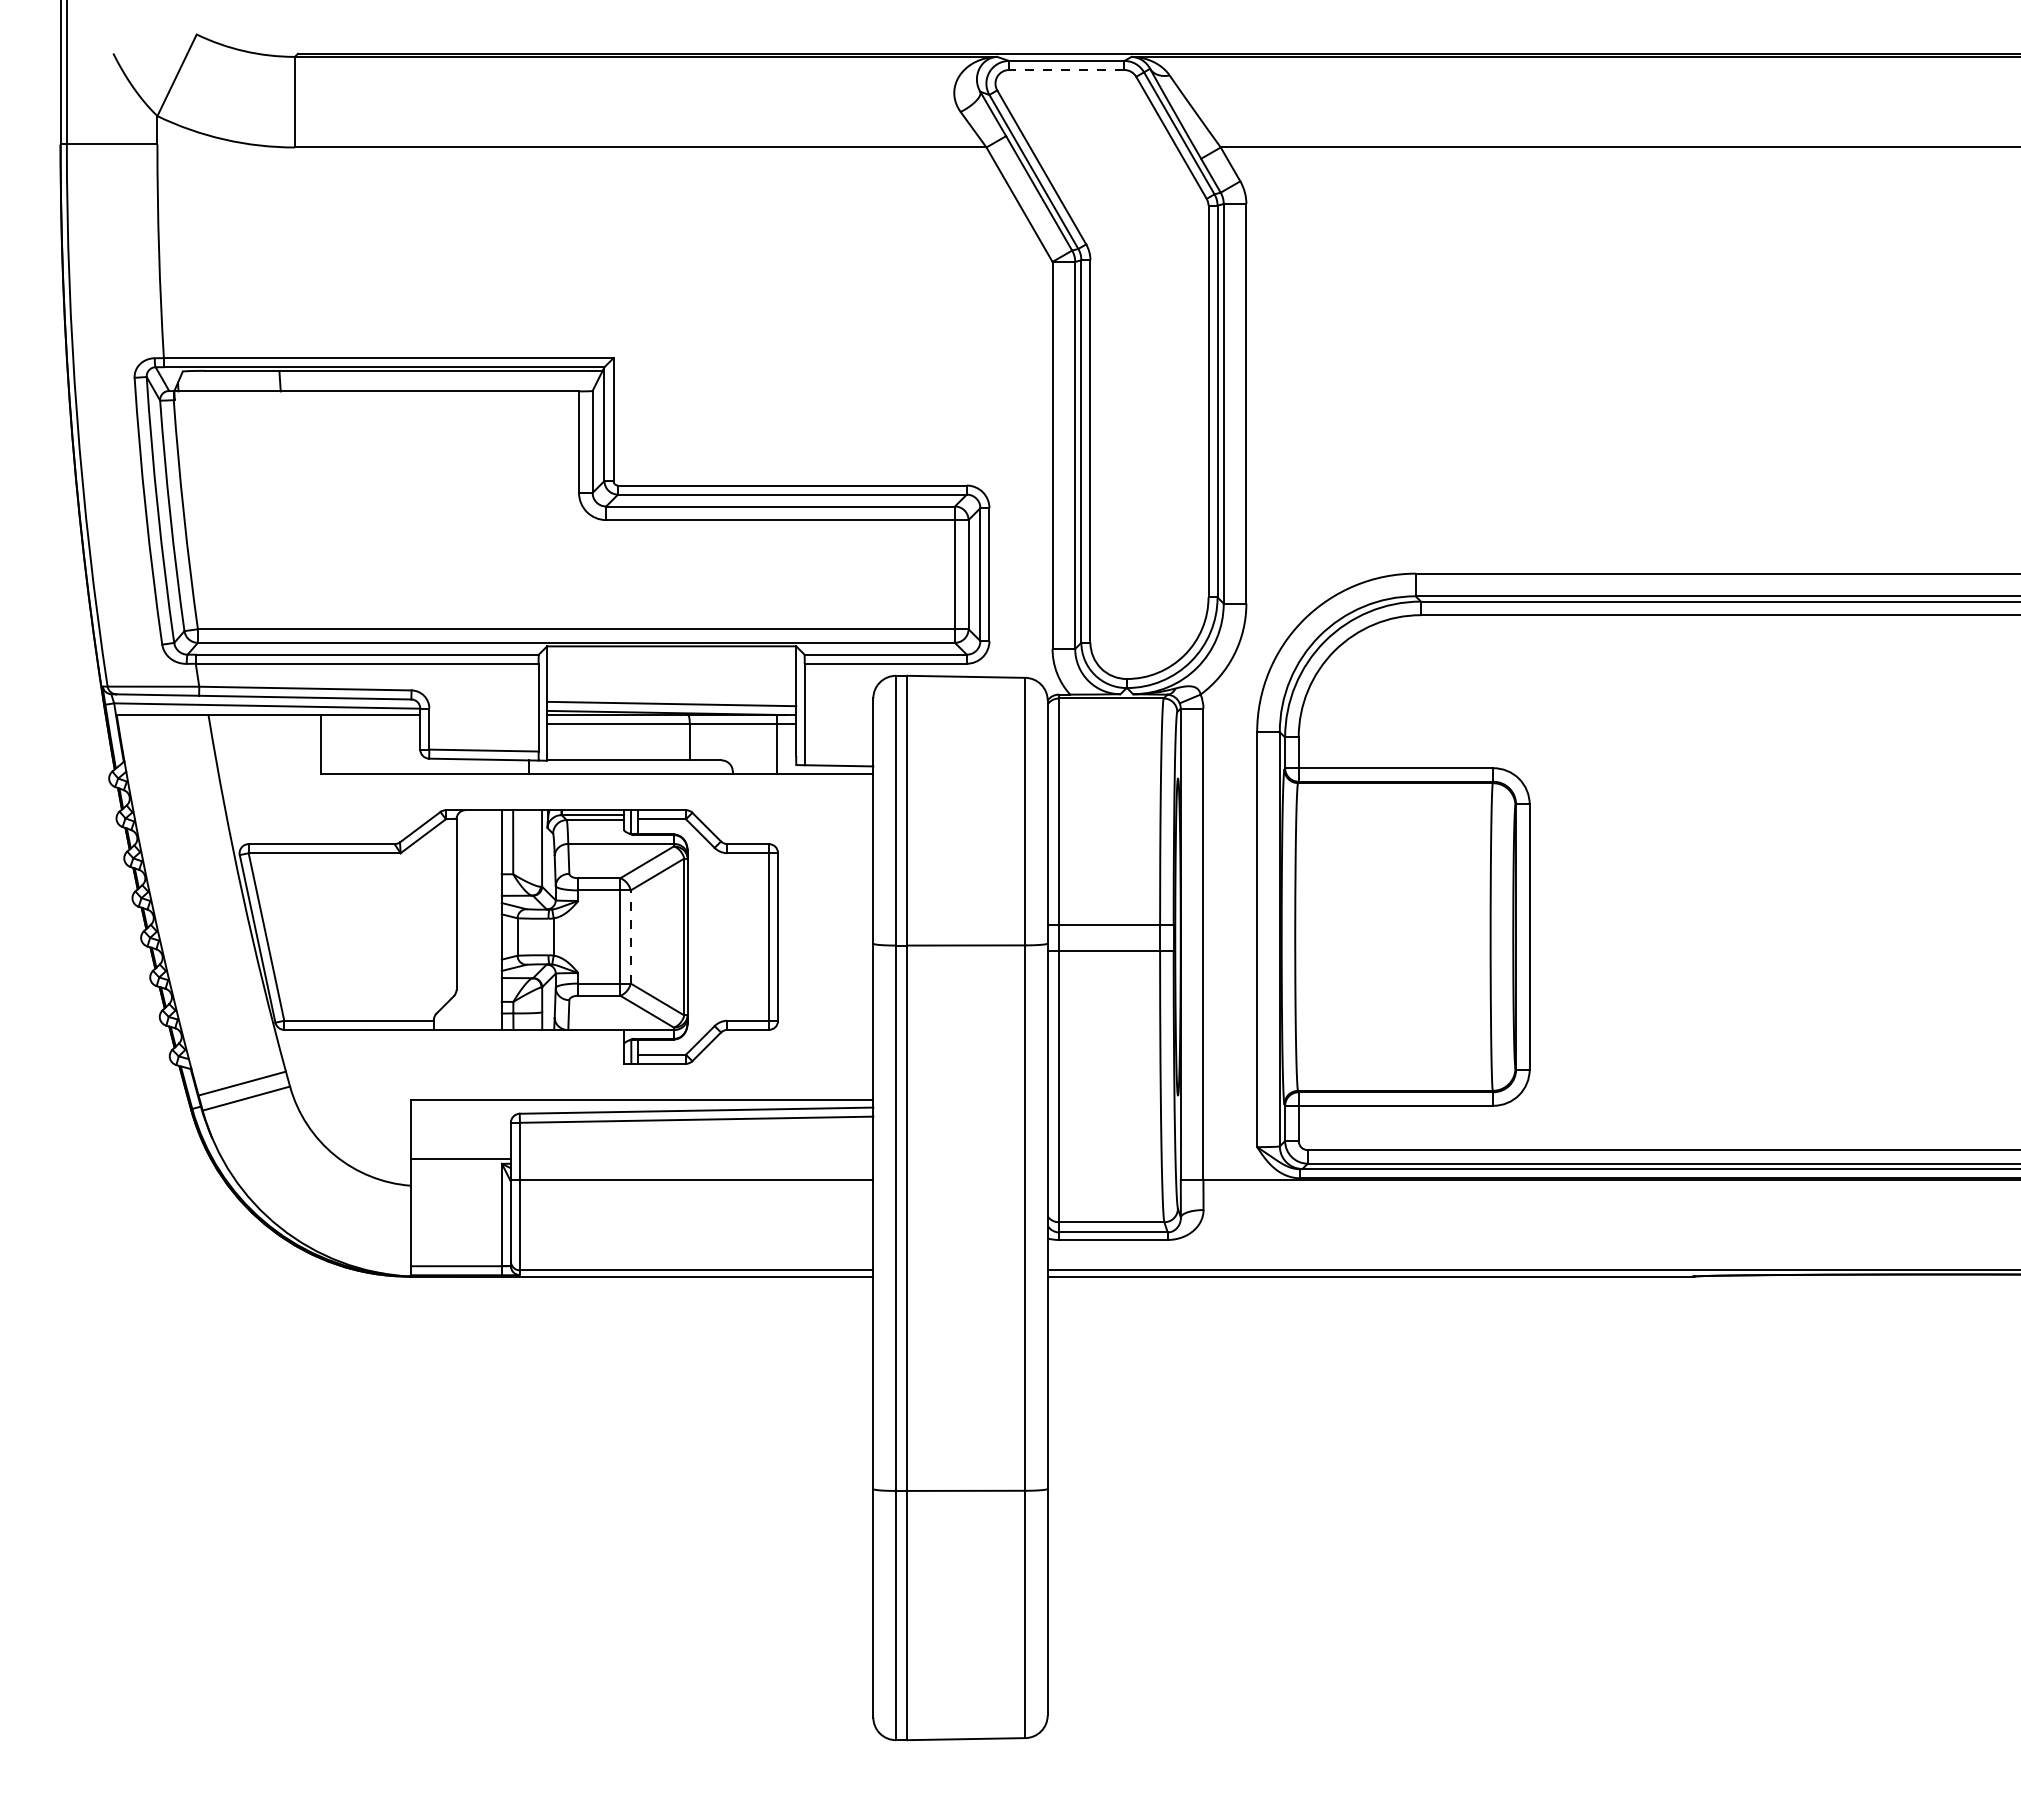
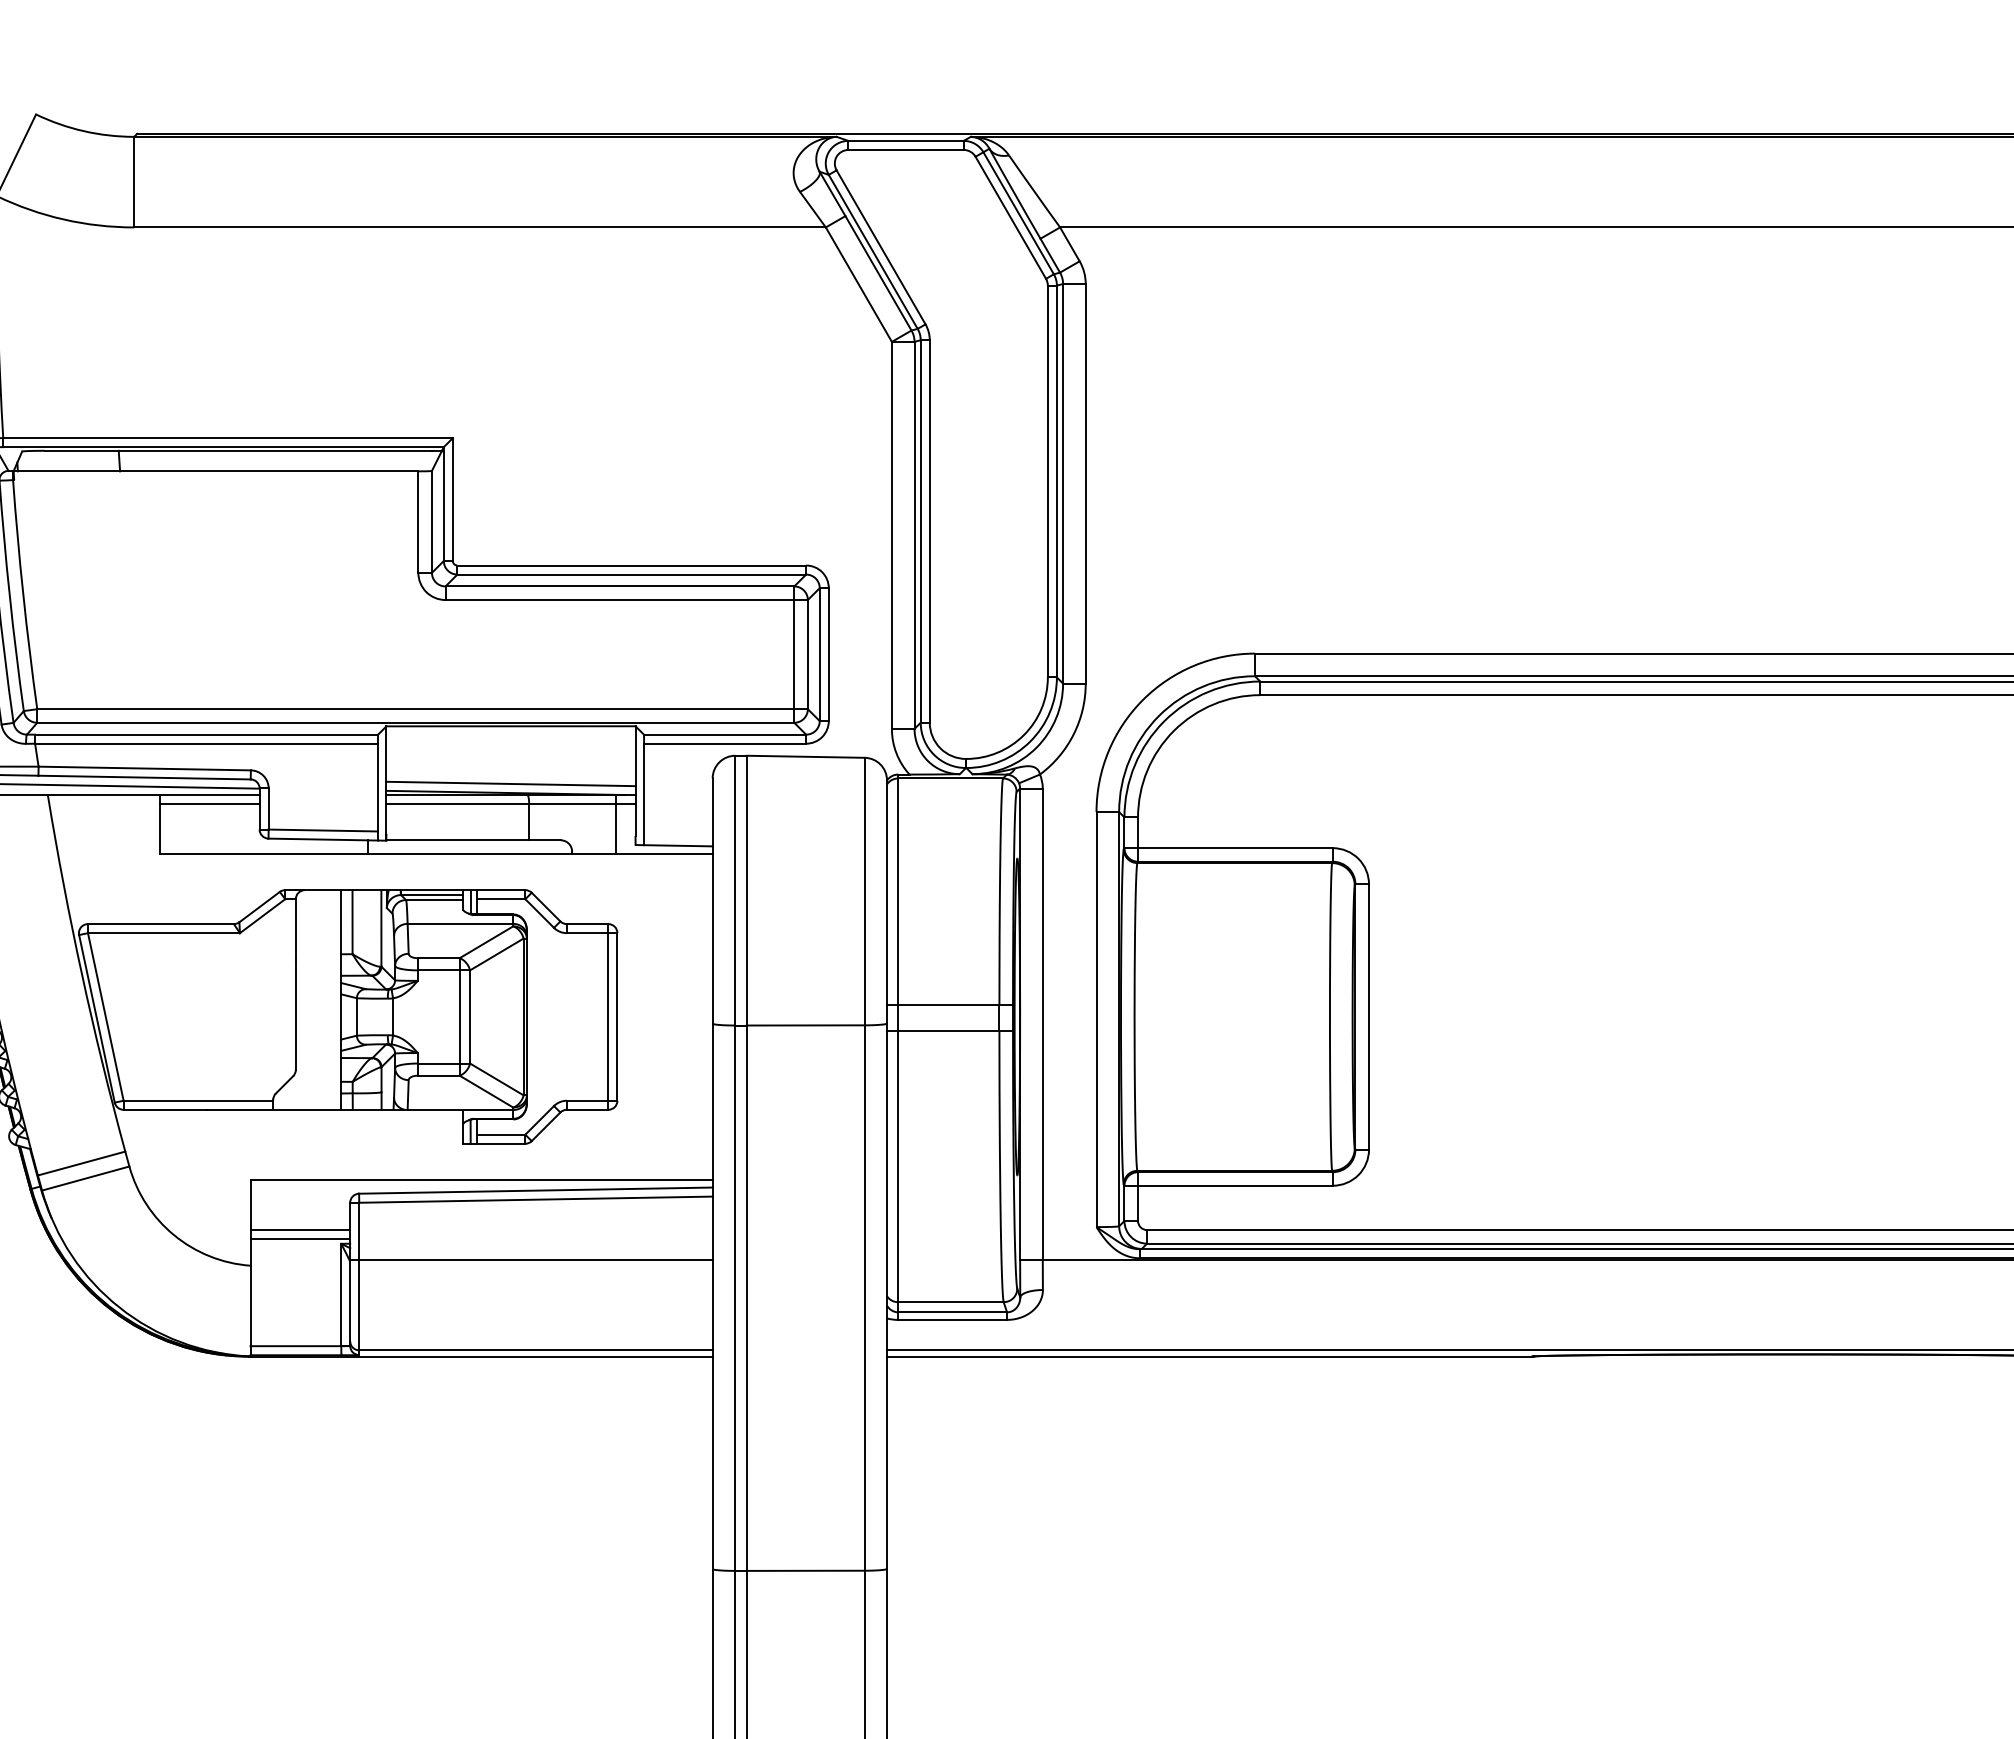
line: (1066, 70) -> (905, 150), dashed -> solid
line: (370, 724) -> (209, 804), added
line: (630, 937) -> (469, 1017), dashed -> solid
line: (460, 1149) -> (299, 1229), added

